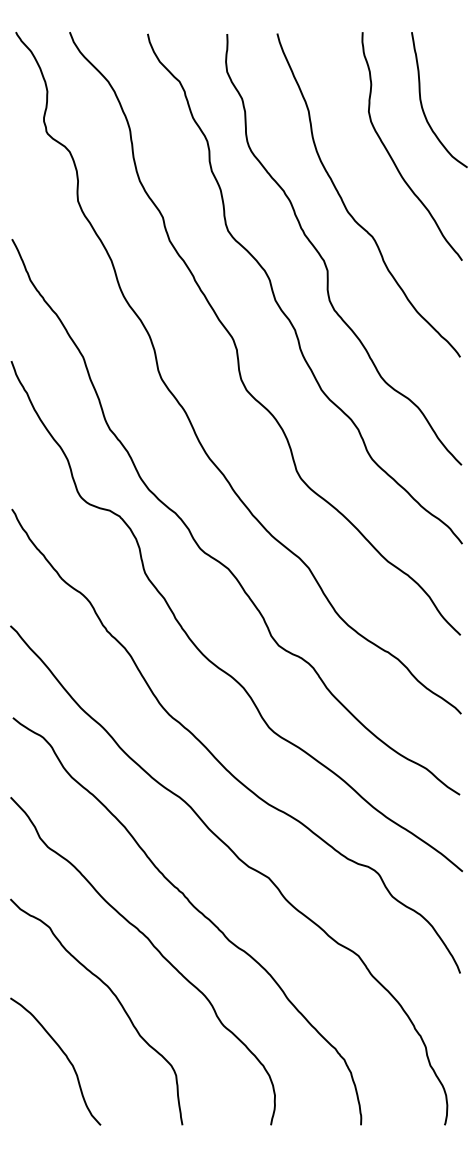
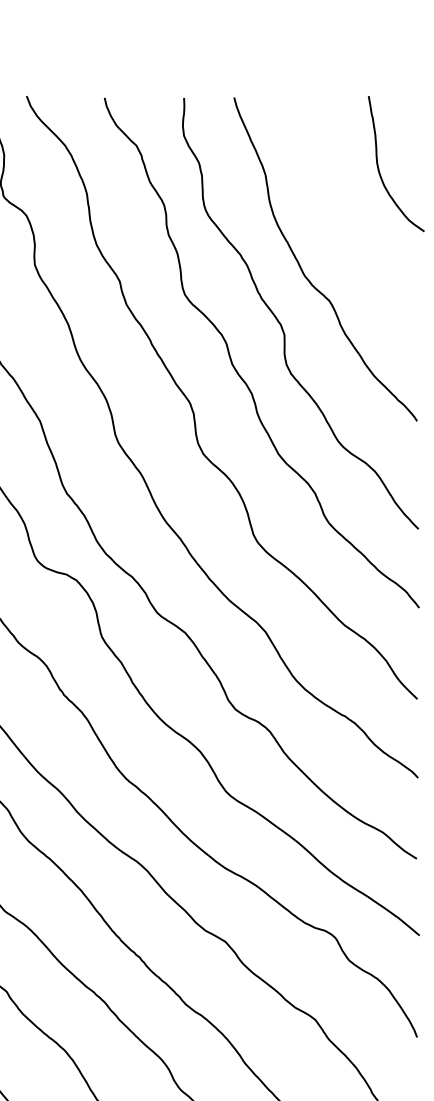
curve: (392, 157) -> (349, 221), removed

